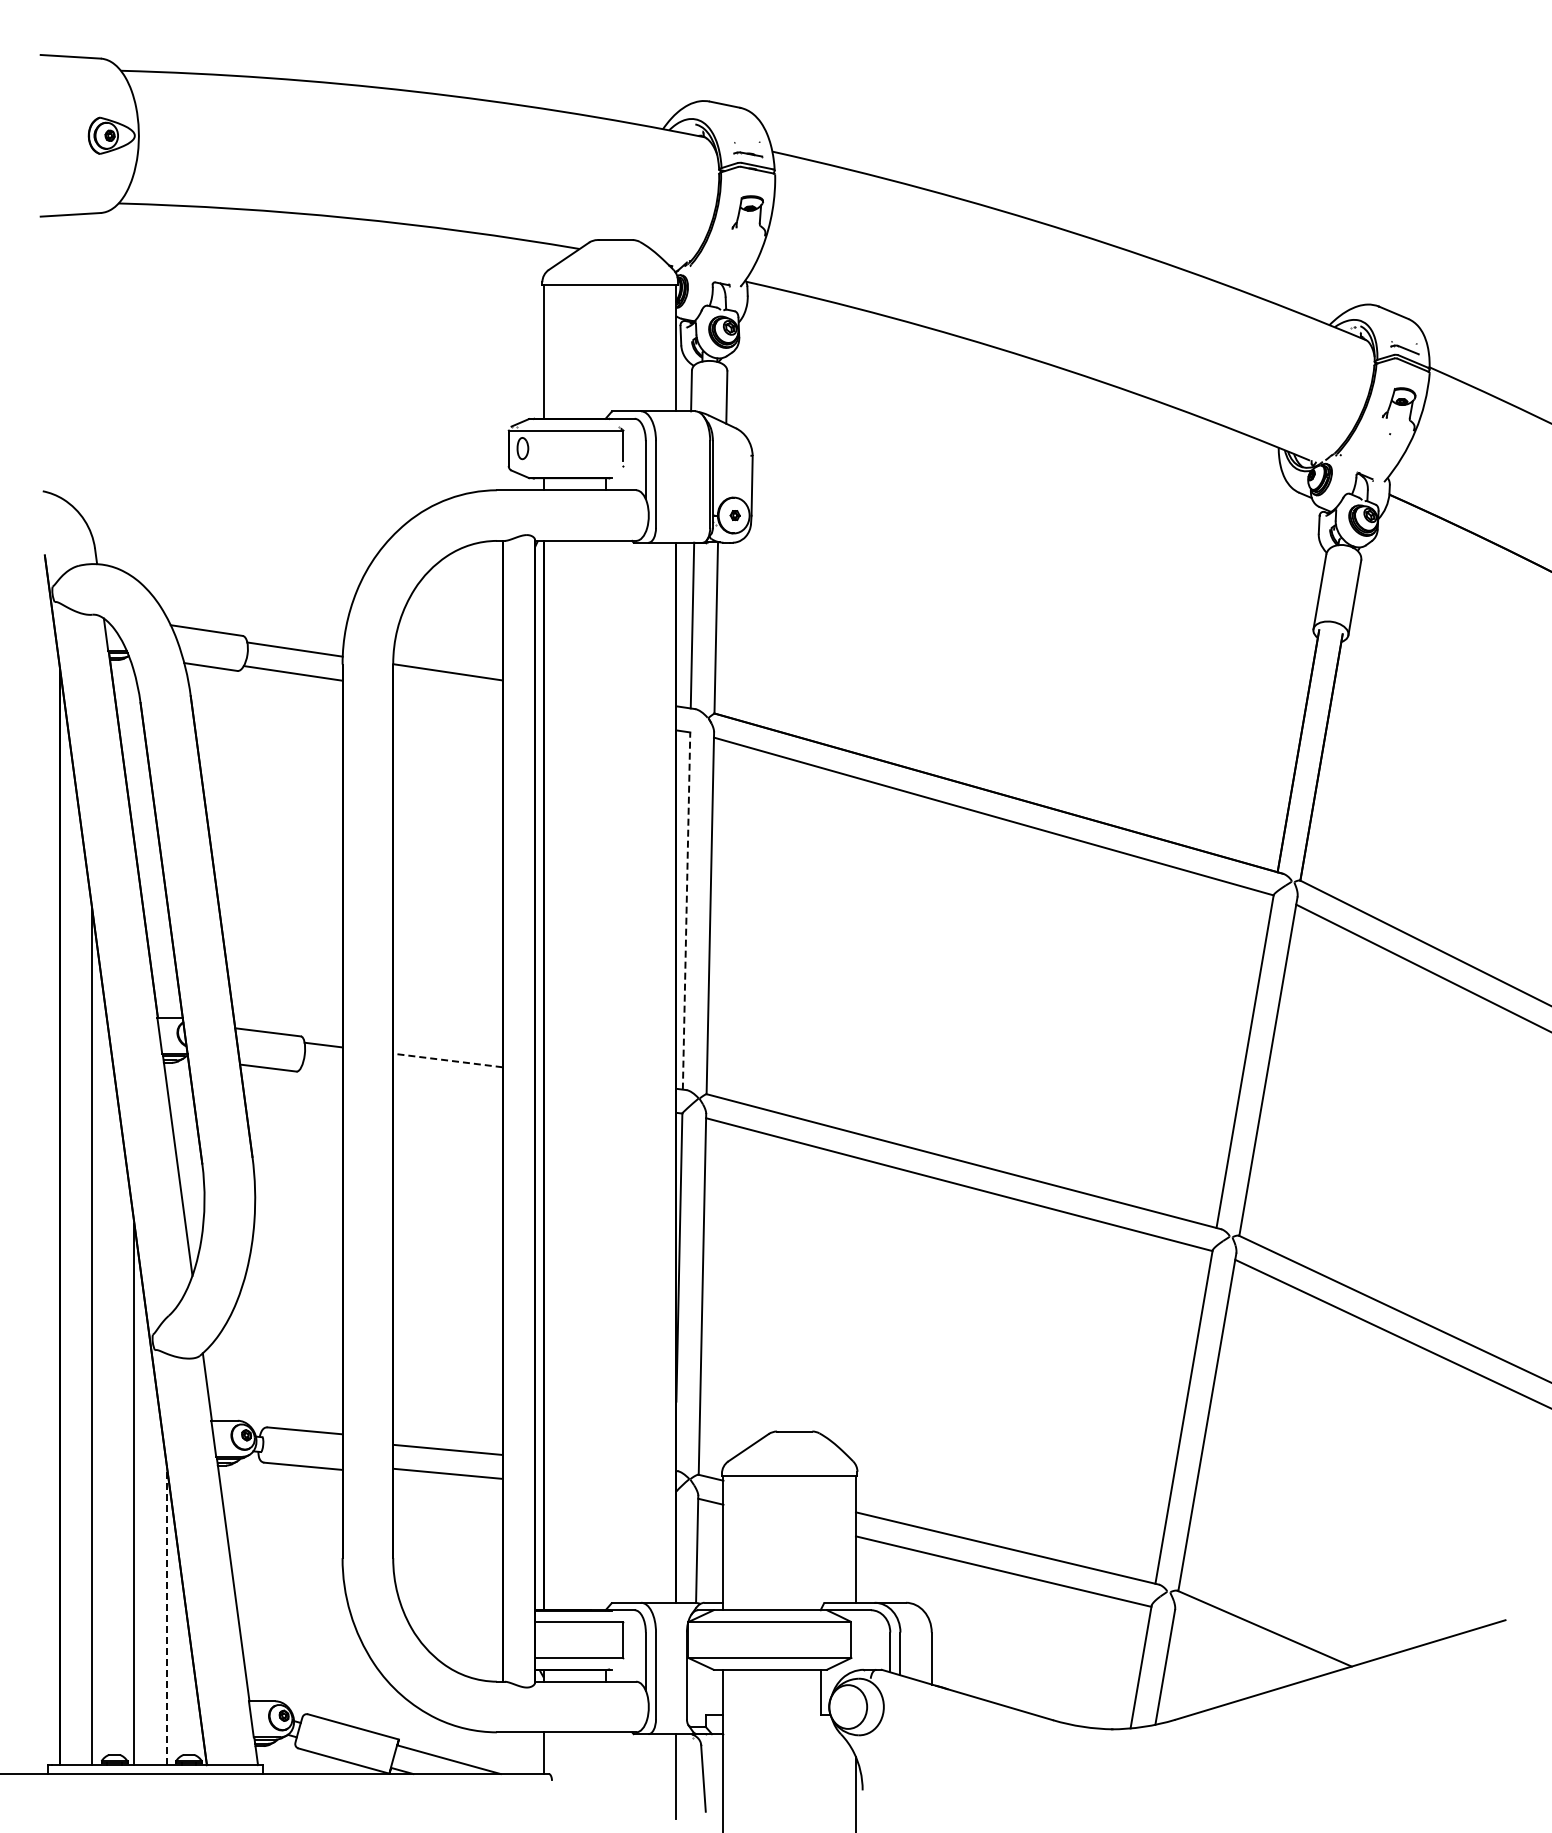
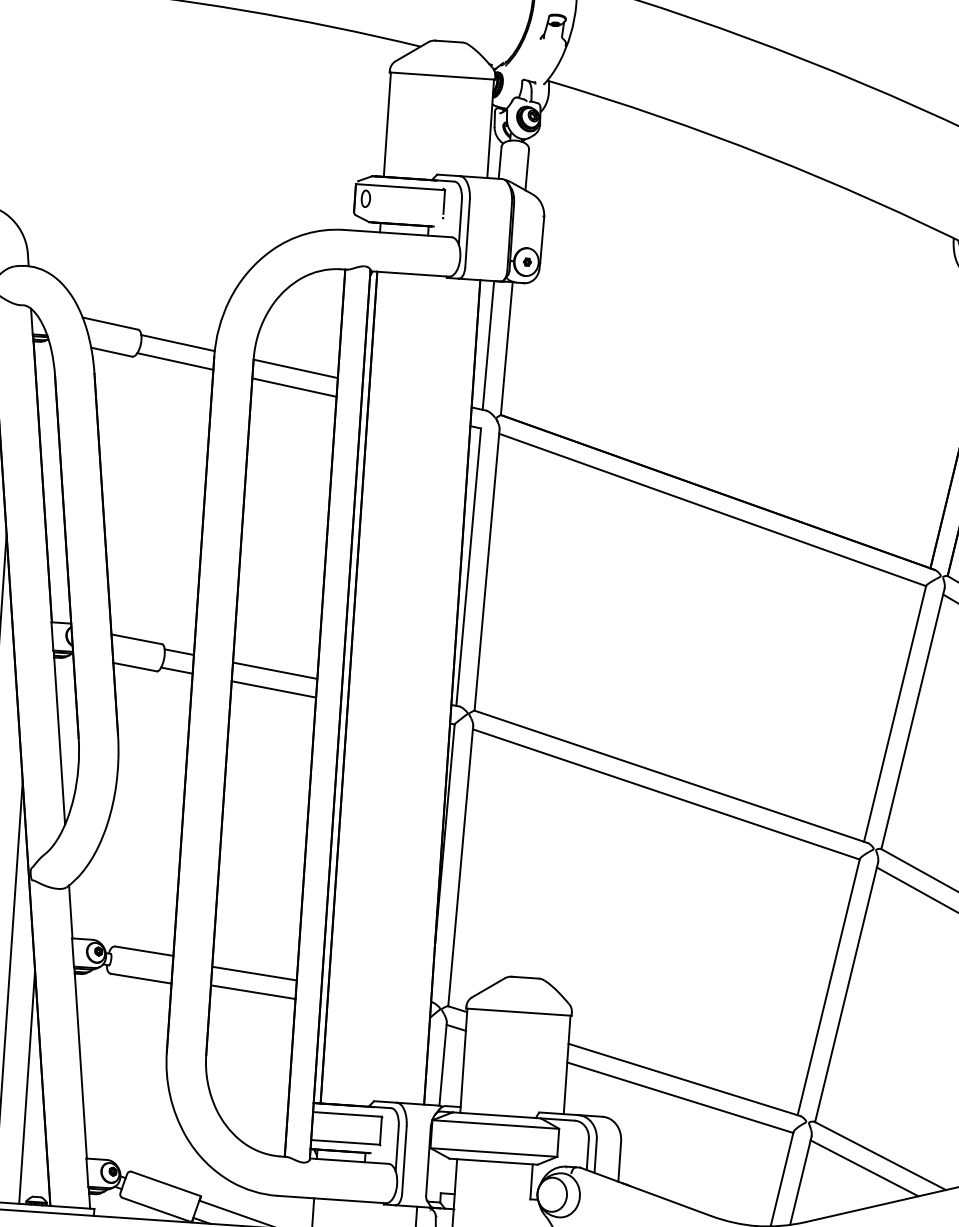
line: (447, 696) -> (294, 387), added
line: (686, 911) -> (468, 567), dashed -> solid
line: (447, 1060) -> (274, 670), dashed -> solid
line: (321, 1068) -> (176, 670), added
line: (447, 1084) -> (273, 689), added
line: (166, 1615) -> (26, 1087), dashed -> solid
line: (1245, 1645) -> (864, 1168), added

